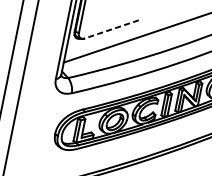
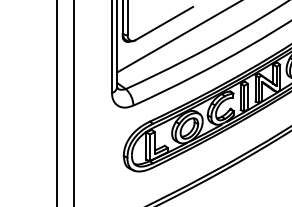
line: (111, 29) -> (164, 23), dashed -> solid

